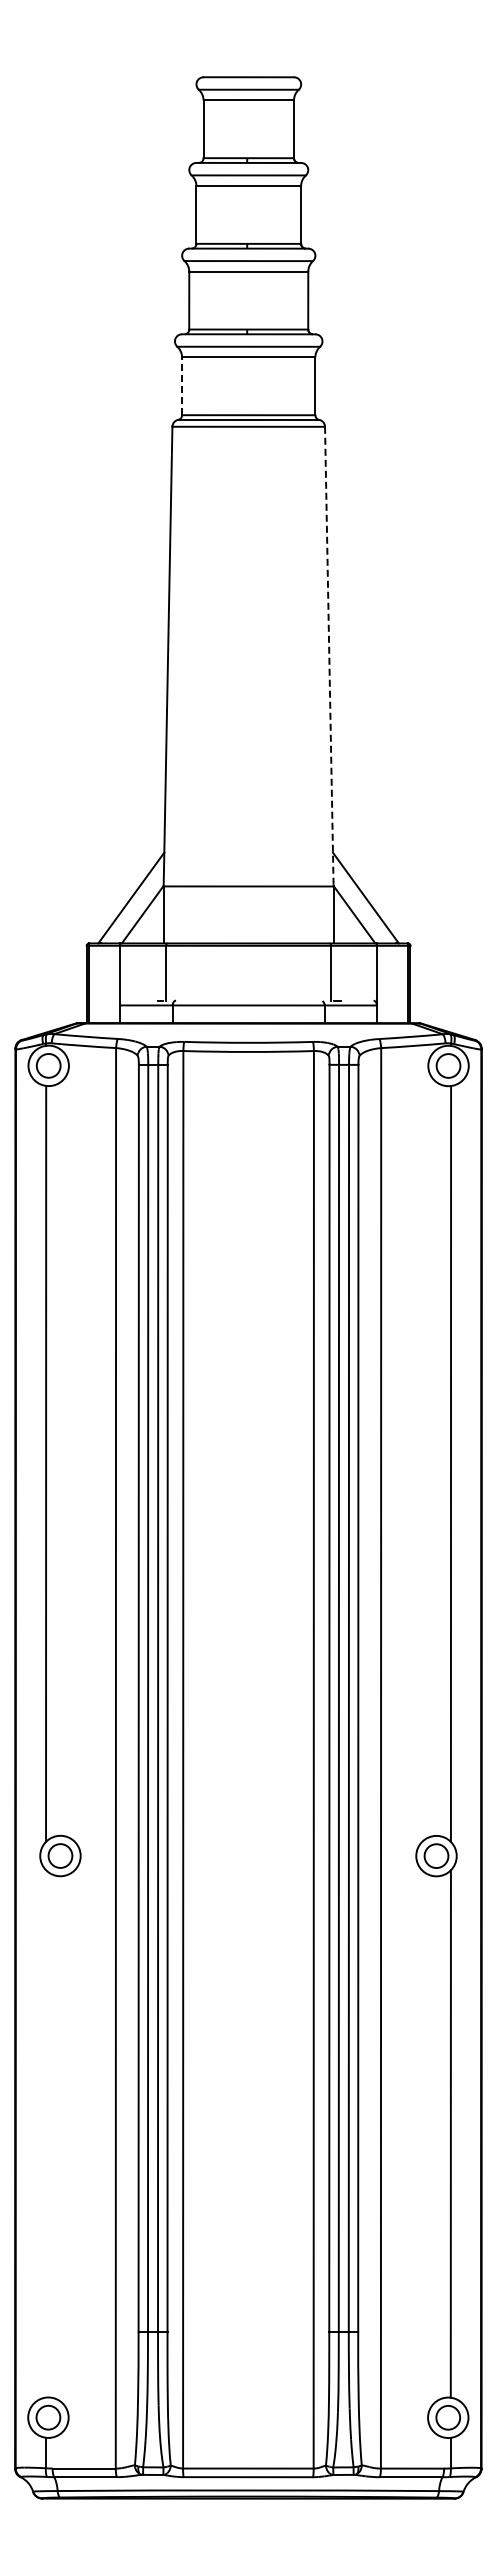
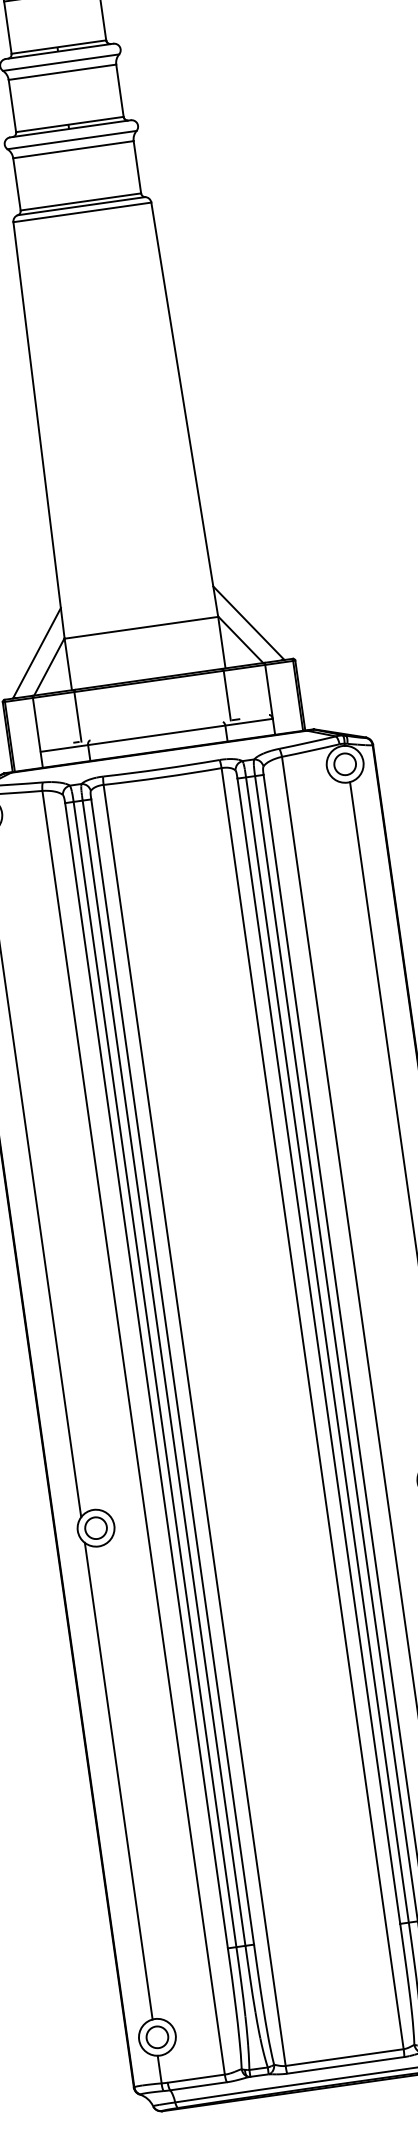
line: (182, 386) -> (17, 184), dashed -> solid
line: (329, 656) -> (184, 409), dashed -> solid
line: (45, 2133) -> (118, 1780), added

